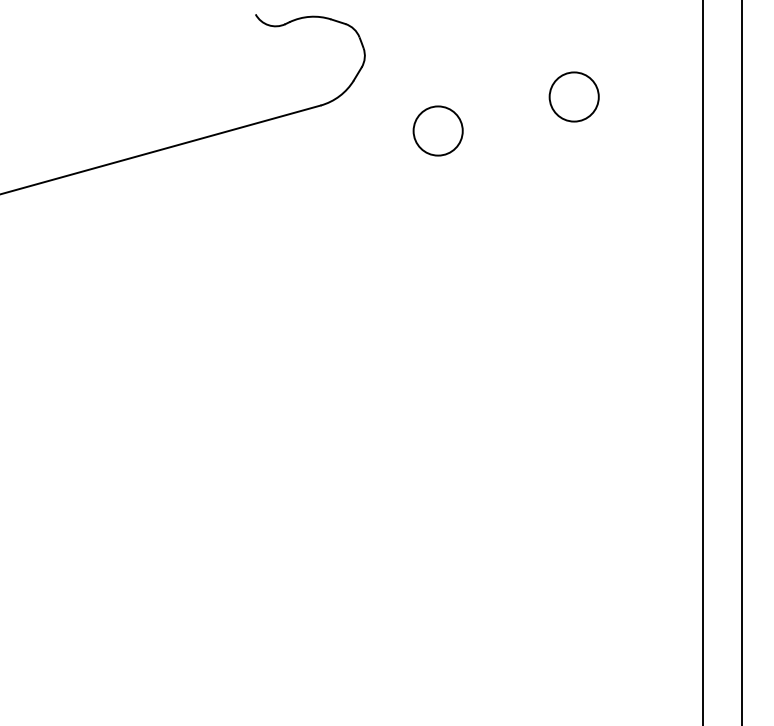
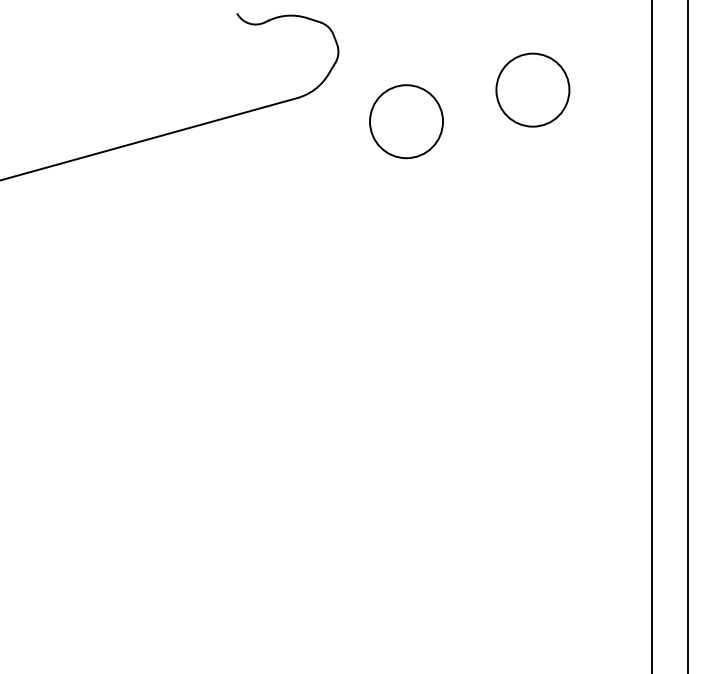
circle: (573, 96) -> (532, 89), size x1.6
circle: (437, 130) -> (405, 121), size x1.6

